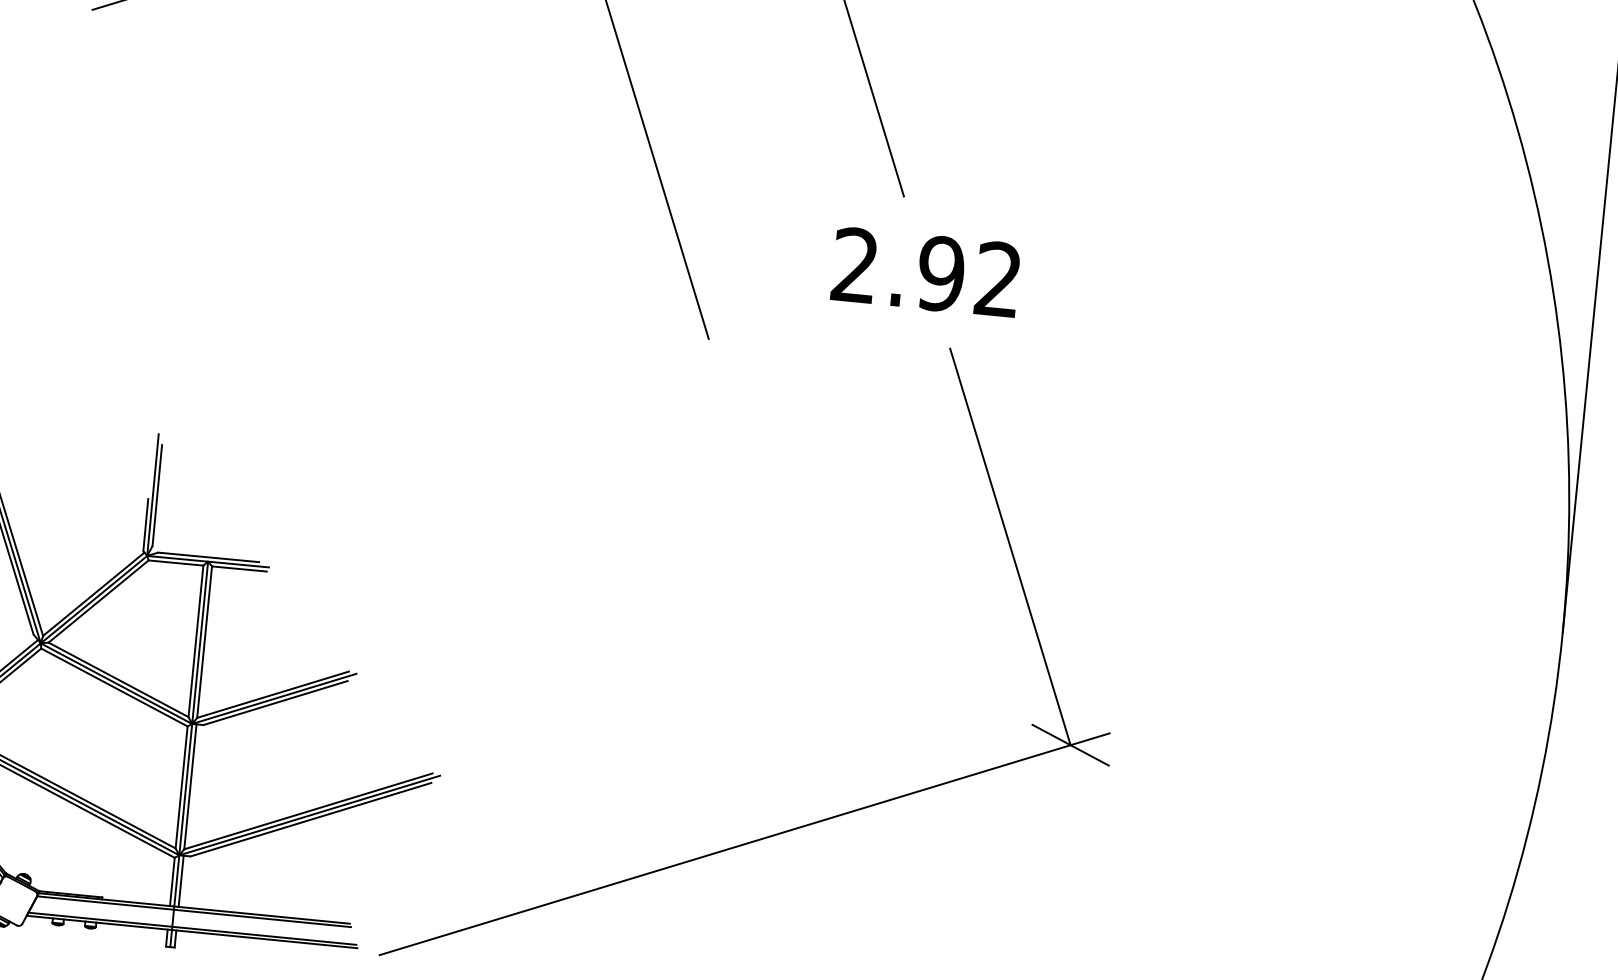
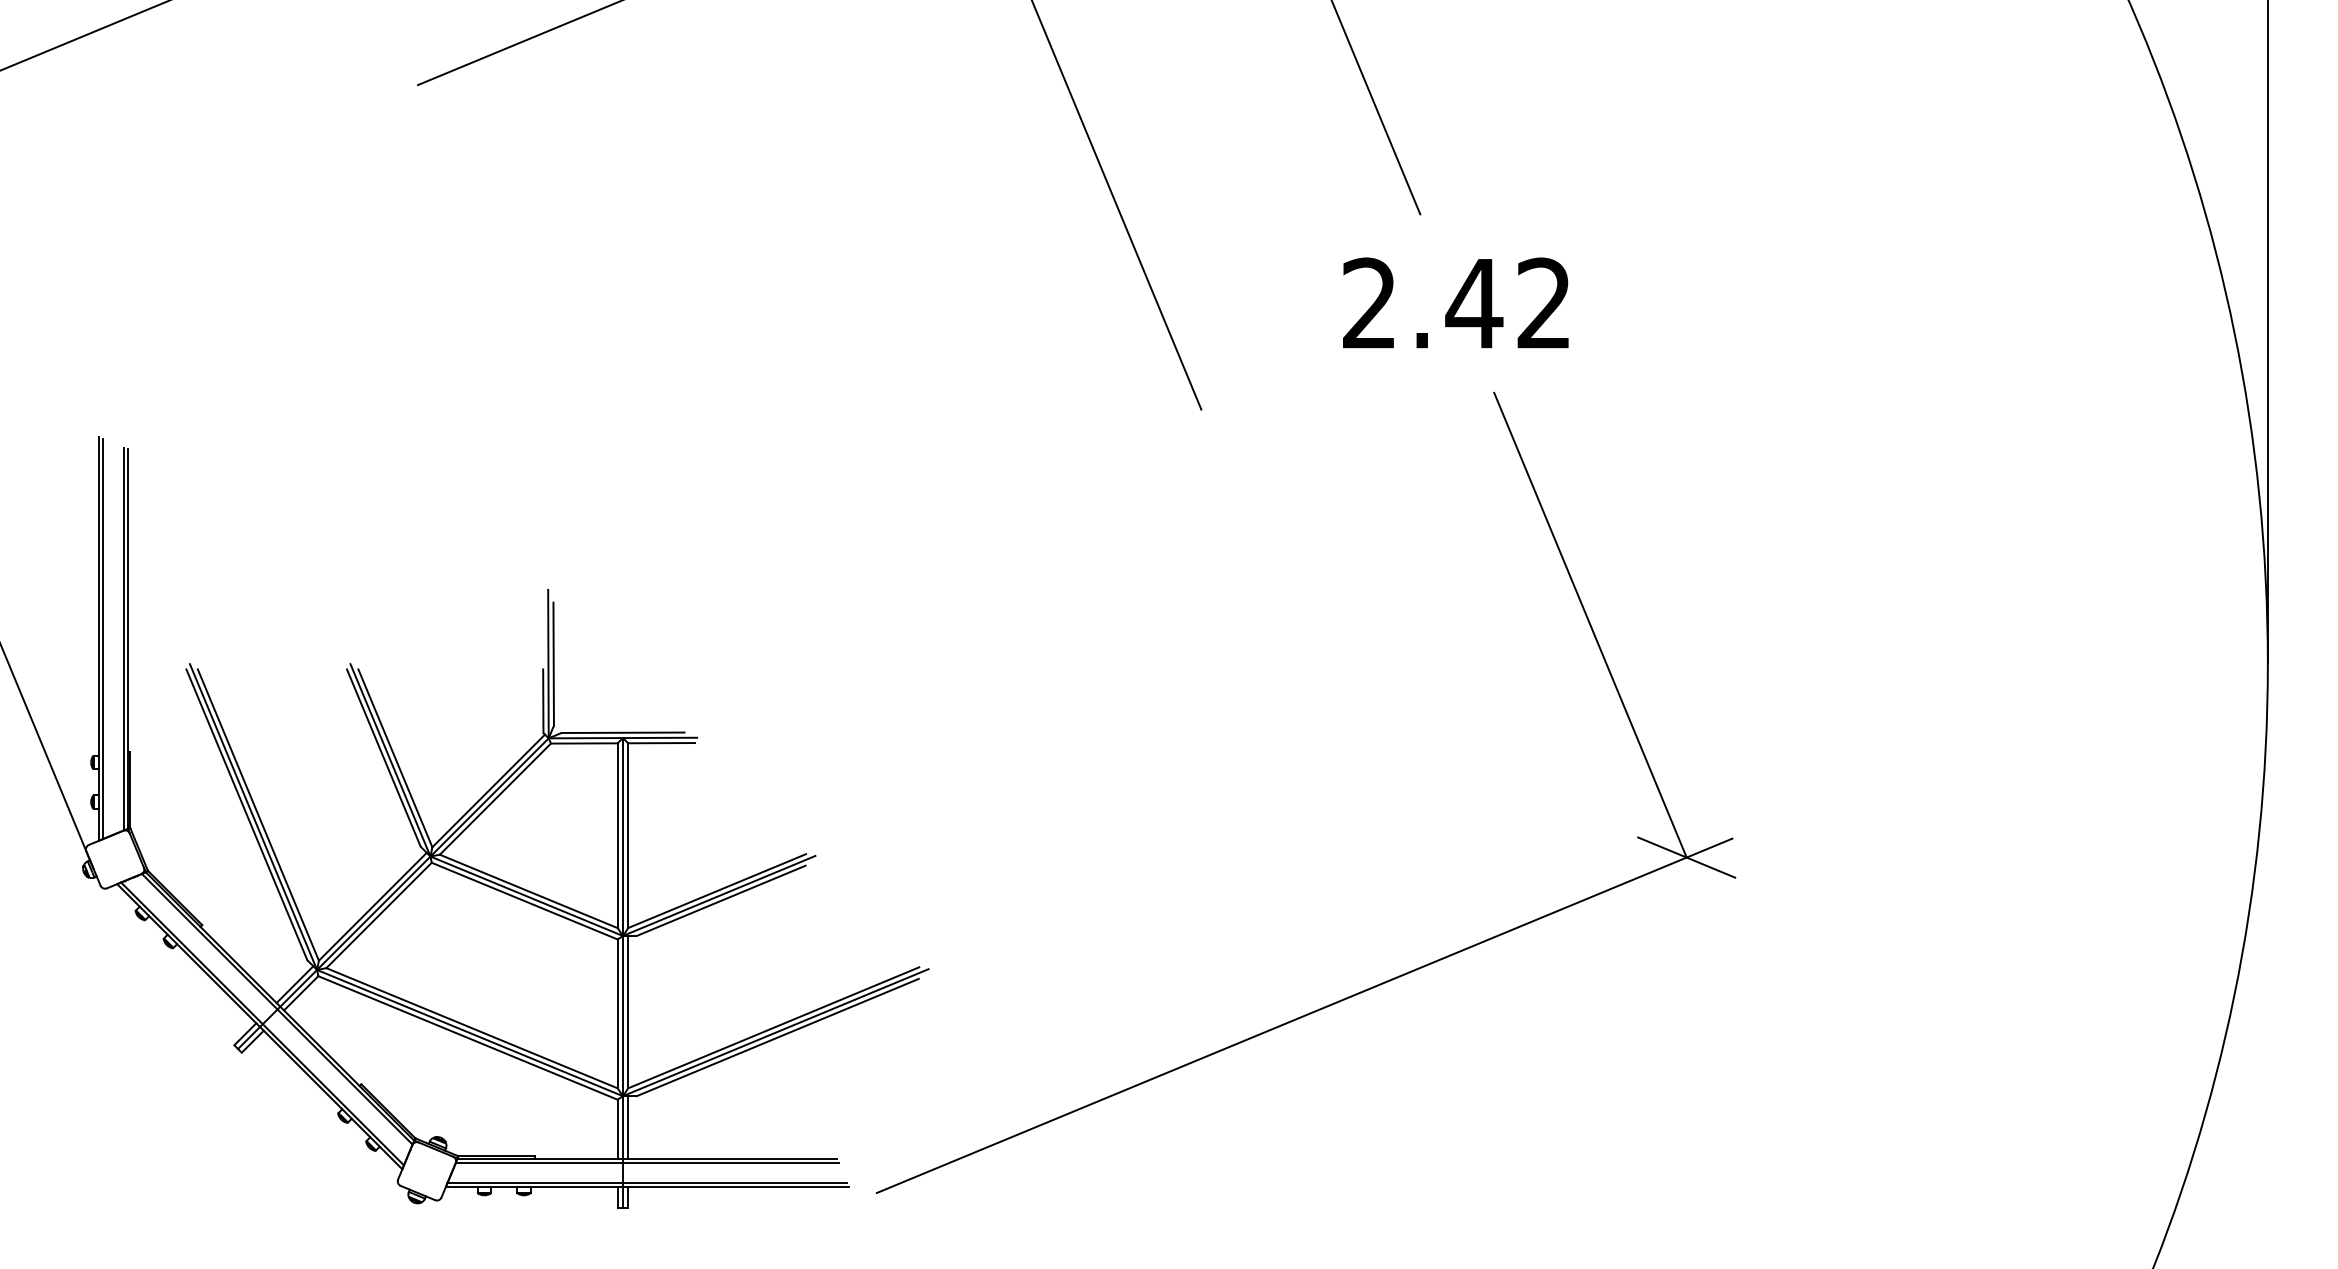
text: (941, 273) -> (1474, 303), 2.92 -> 2.42

